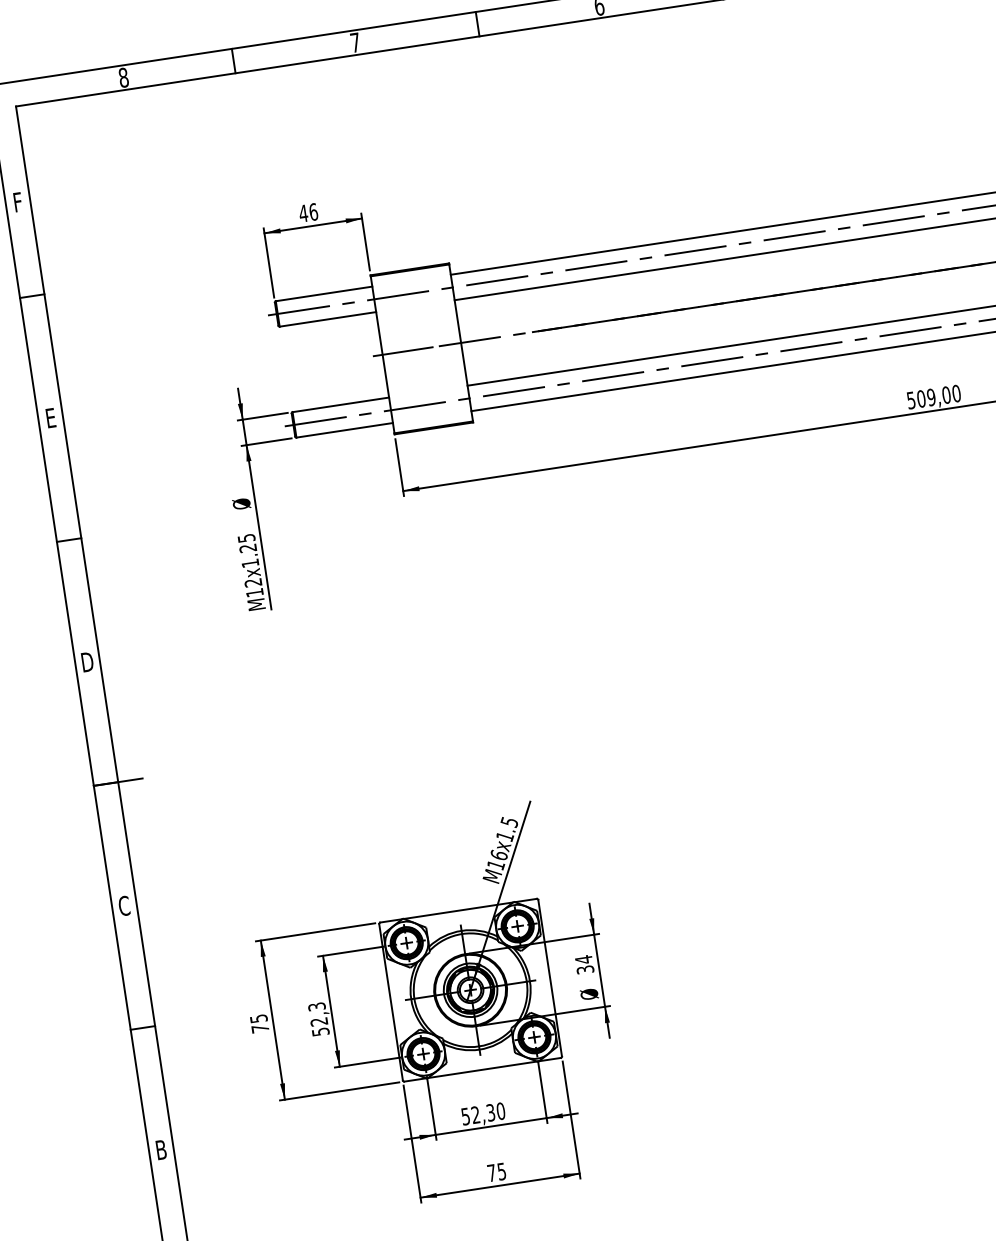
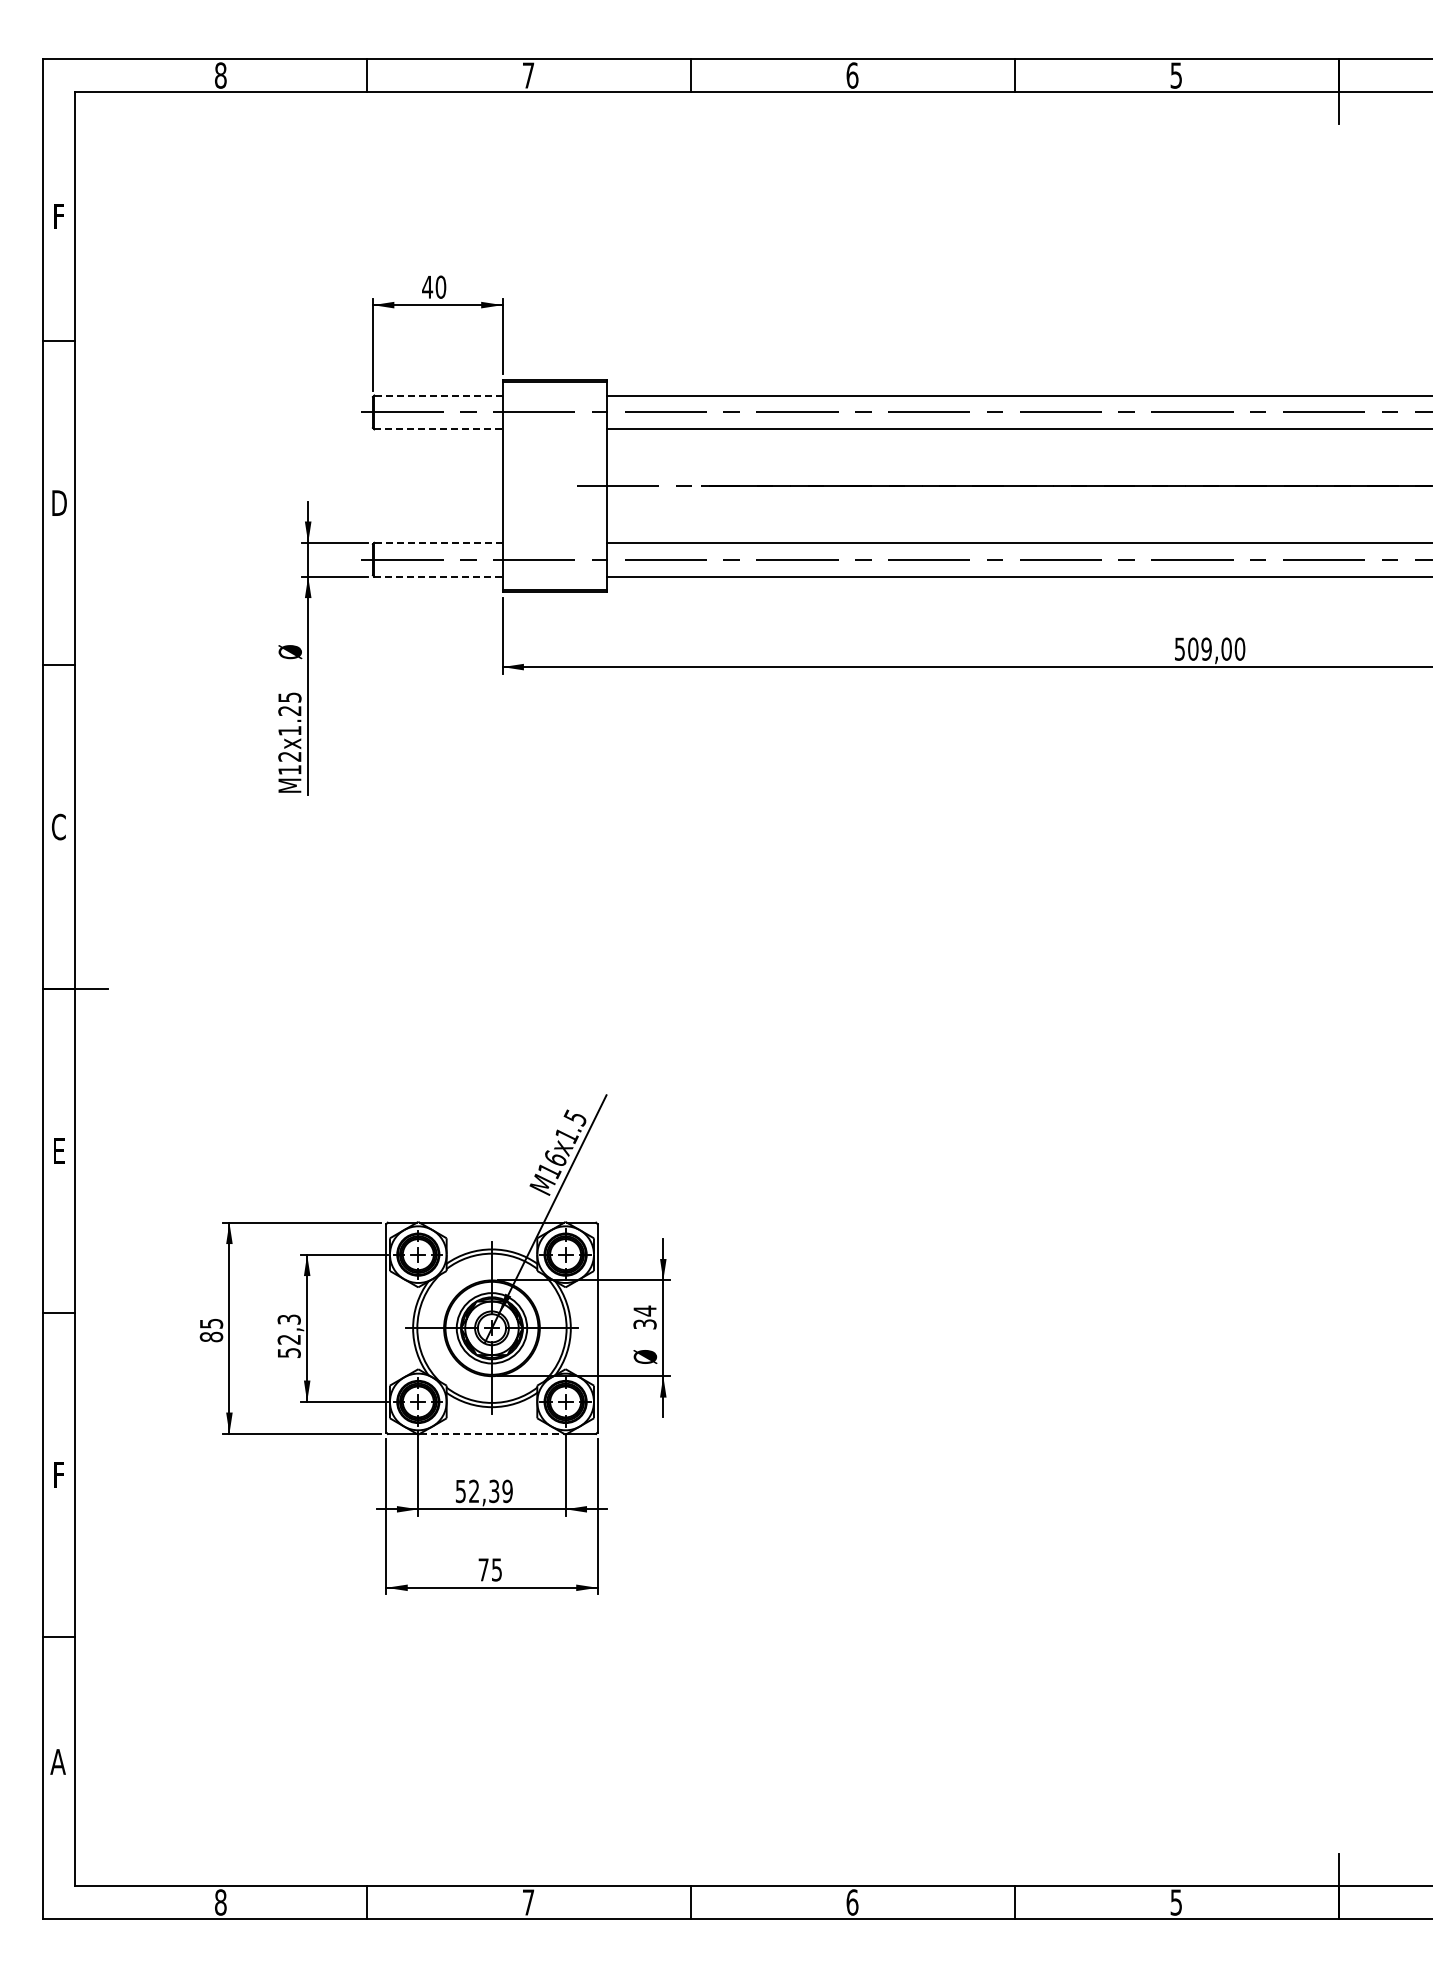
text: (313, 211) -> (440, 286), 46 -> 40
line: (323, 294) -> (437, 395), solid -> dashed
line: (327, 319) -> (438, 429), solid -> dashed
line: (402, 352) -> (529, 486), removed
line: (340, 404) -> (437, 542), solid -> dashed
text: (50, 417) -> (59, 502), E -> D
line: (344, 430) -> (438, 576), solid -> dashed
text: (87, 661) -> (58, 826), D -> C
text: (123, 905) -> (58, 1150), C -> E
text: (260, 1028) -> (211, 1336), 75 -> 85
line: (482, 1069) -> (492, 1433), solid -> dashed
text: (500, 1111) -> (507, 1491), 52,30 -> 52,39
text: (161, 1149) -> (59, 1474), B -> F

